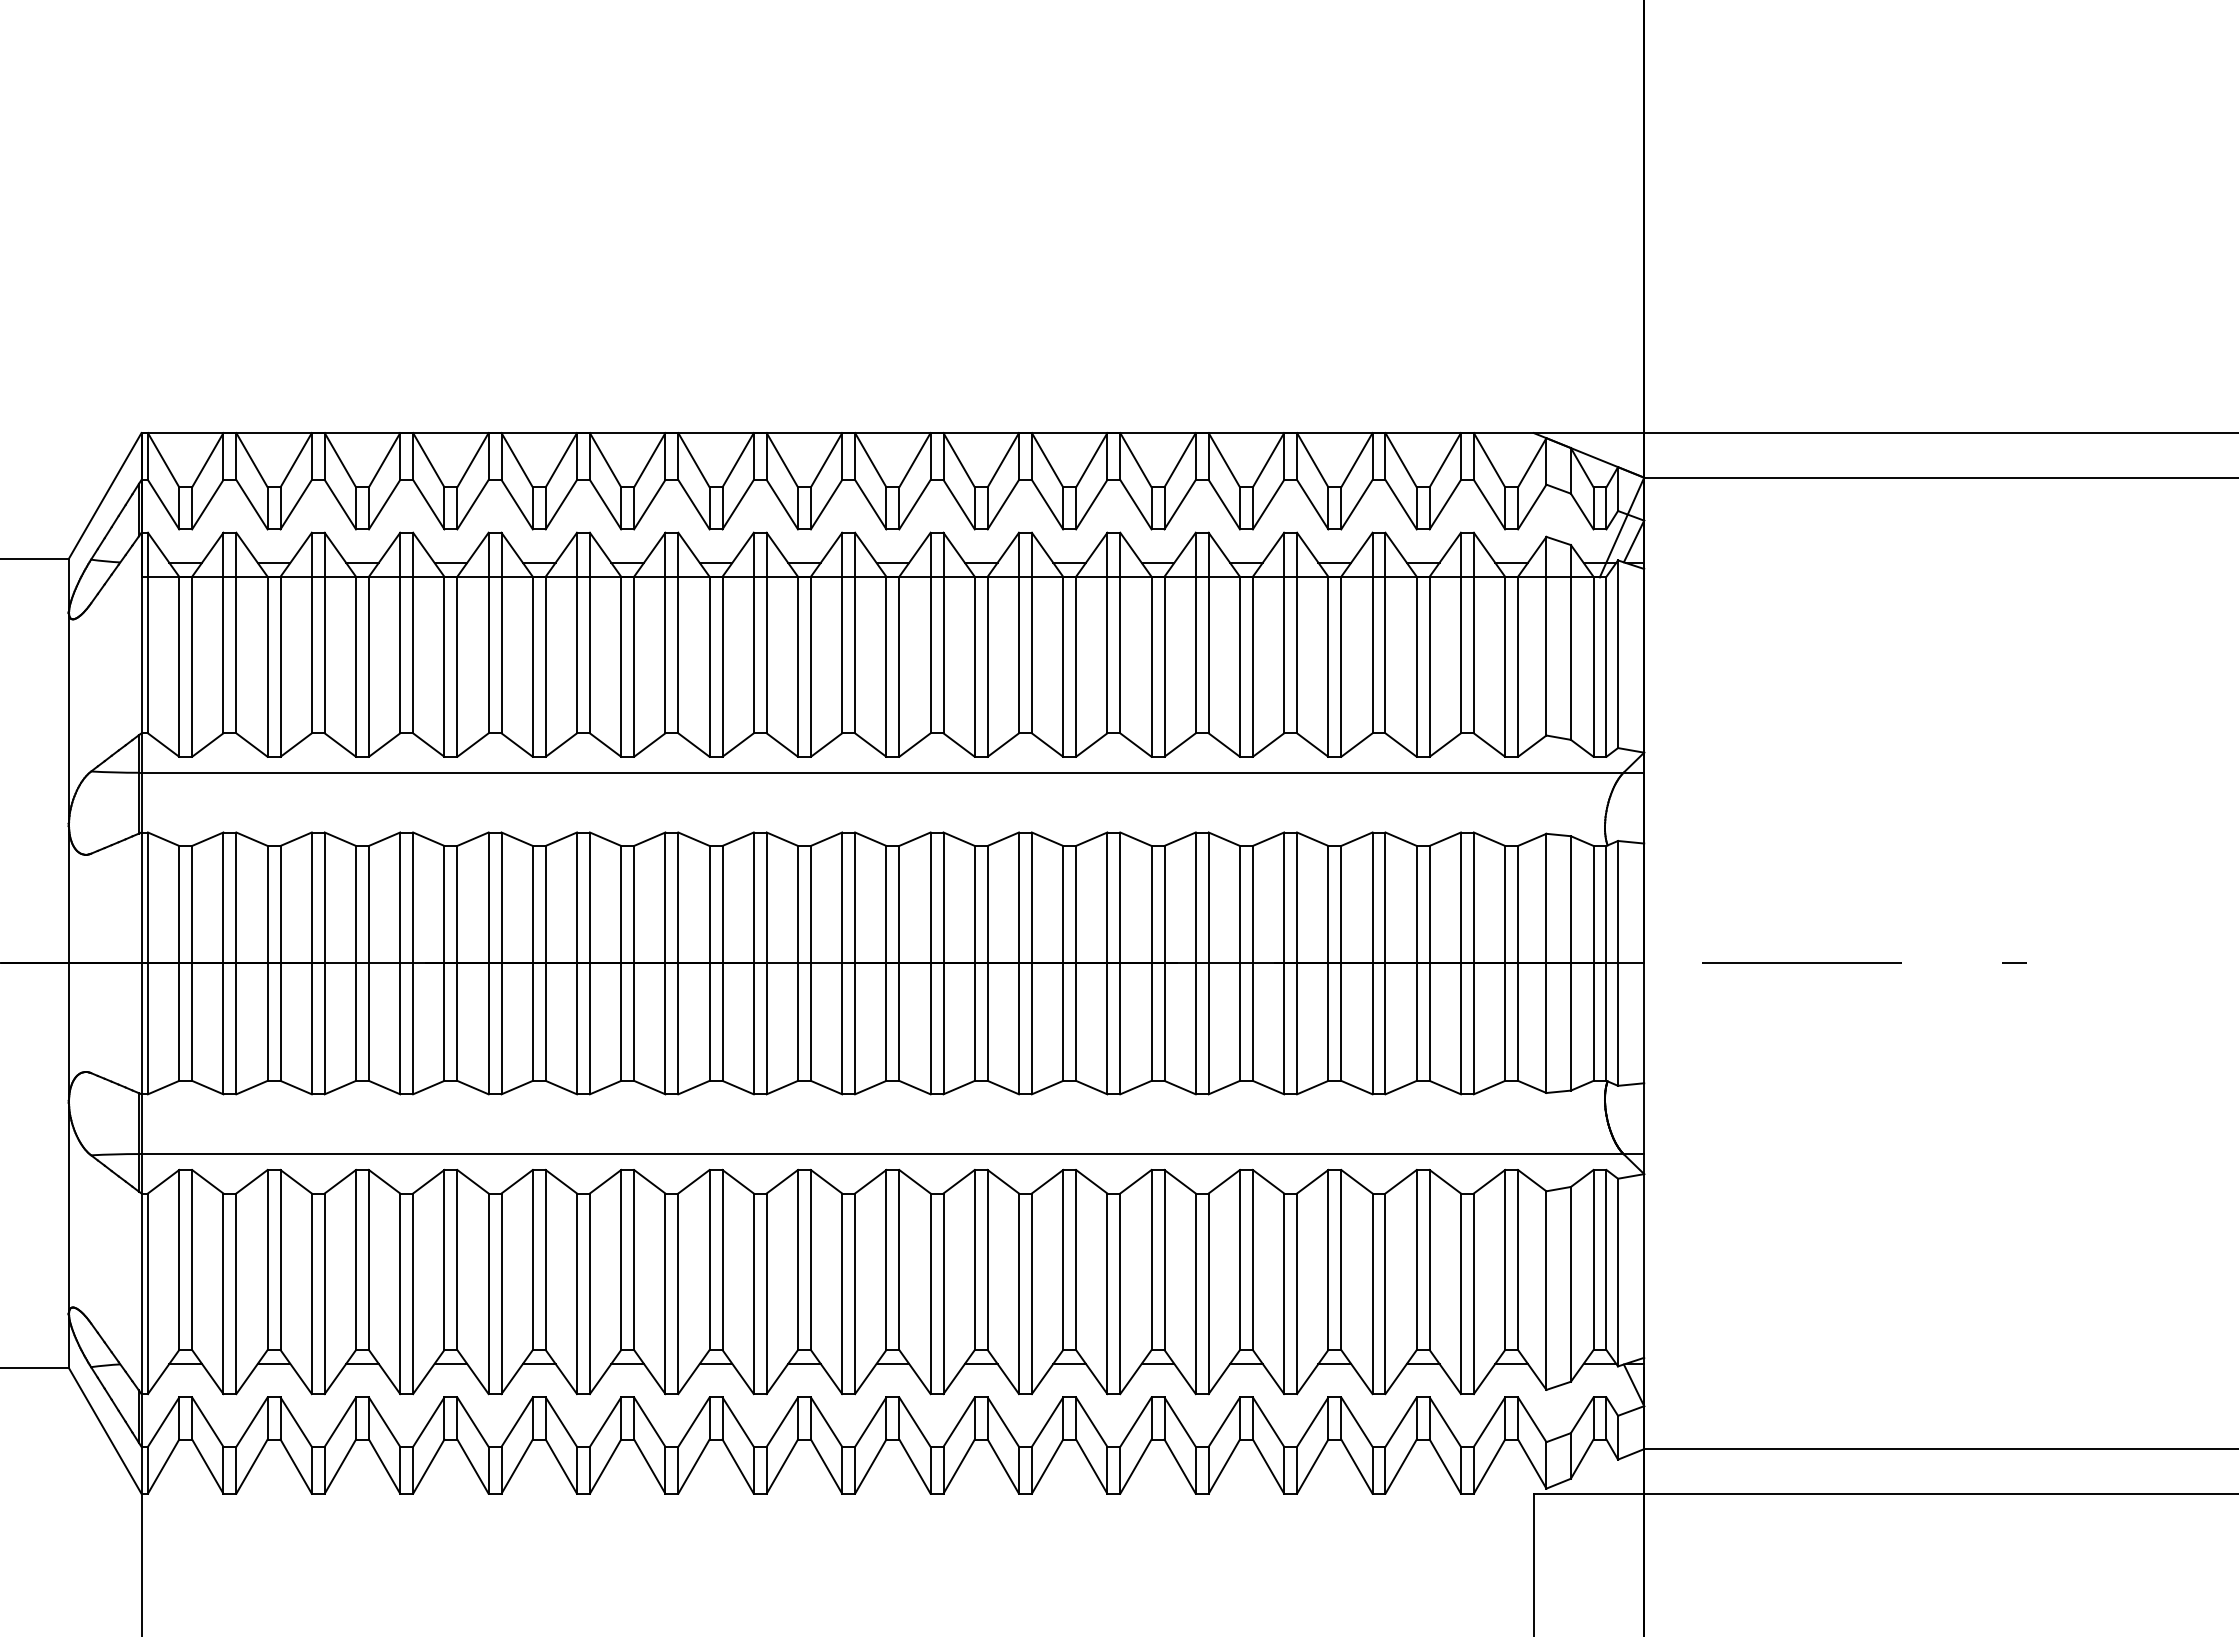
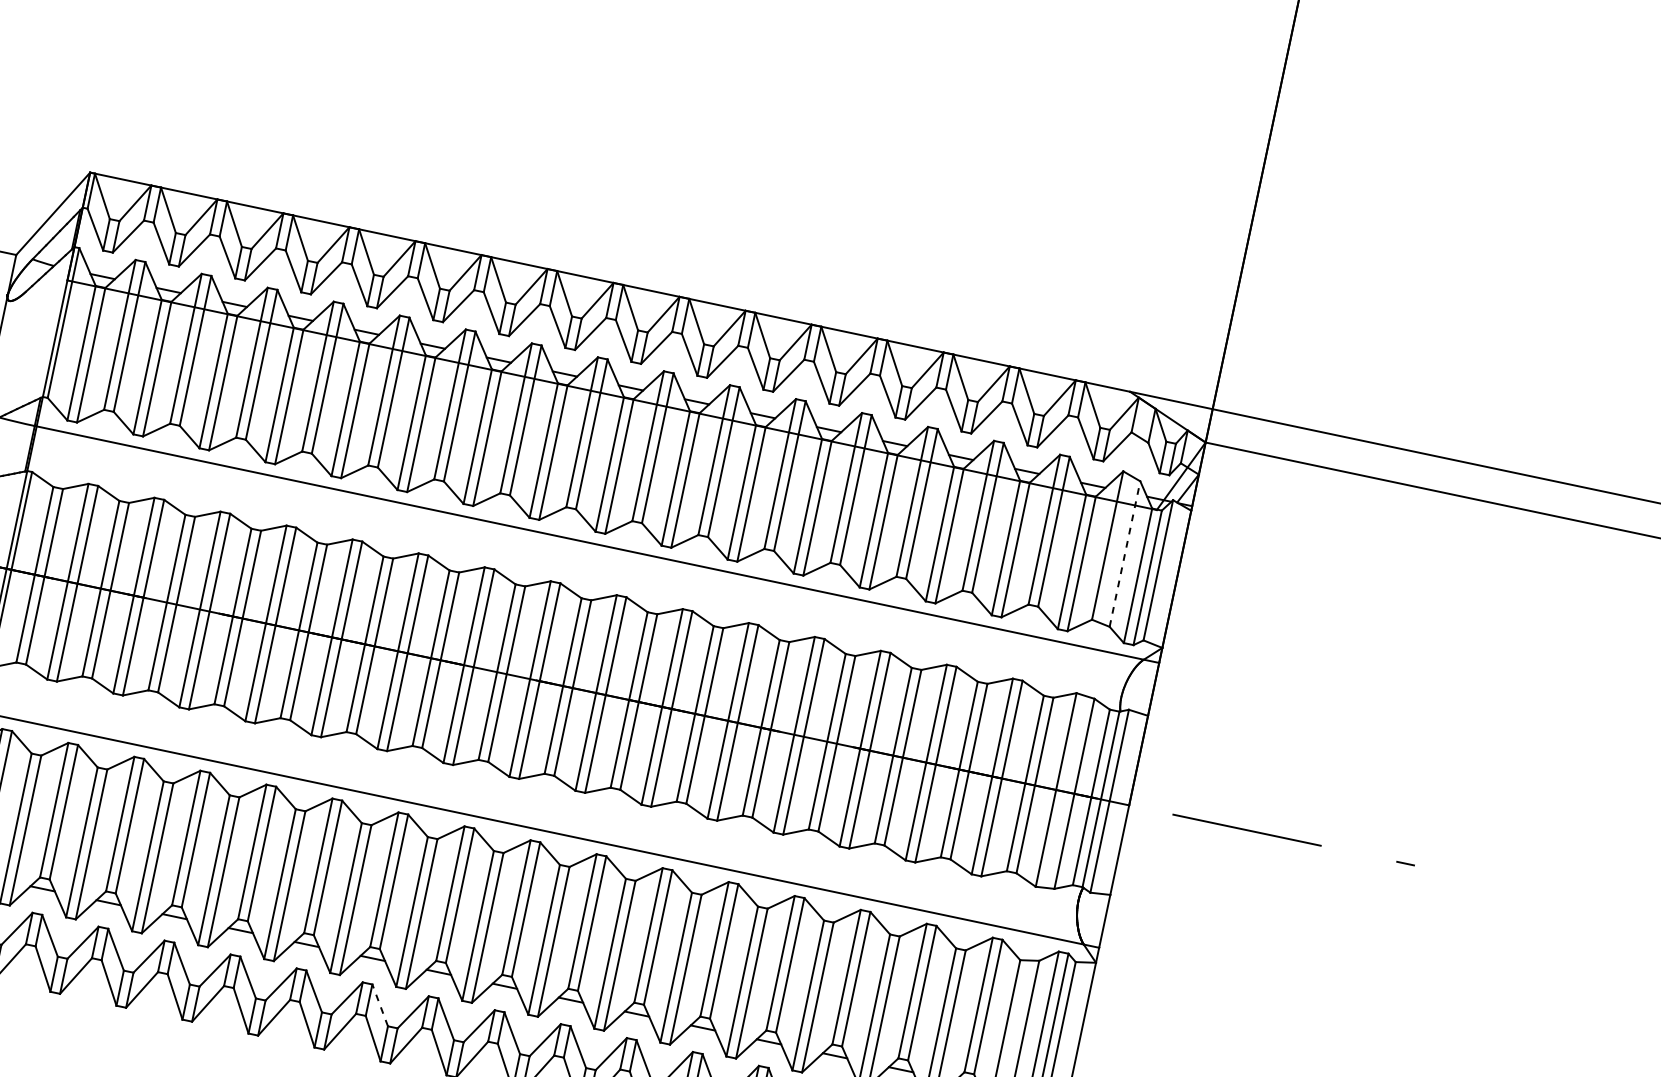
line: (1570, 641) -> (1124, 553), solid -> dashed
line: (737, 1421) -> (379, 1004), solid -> dashed

